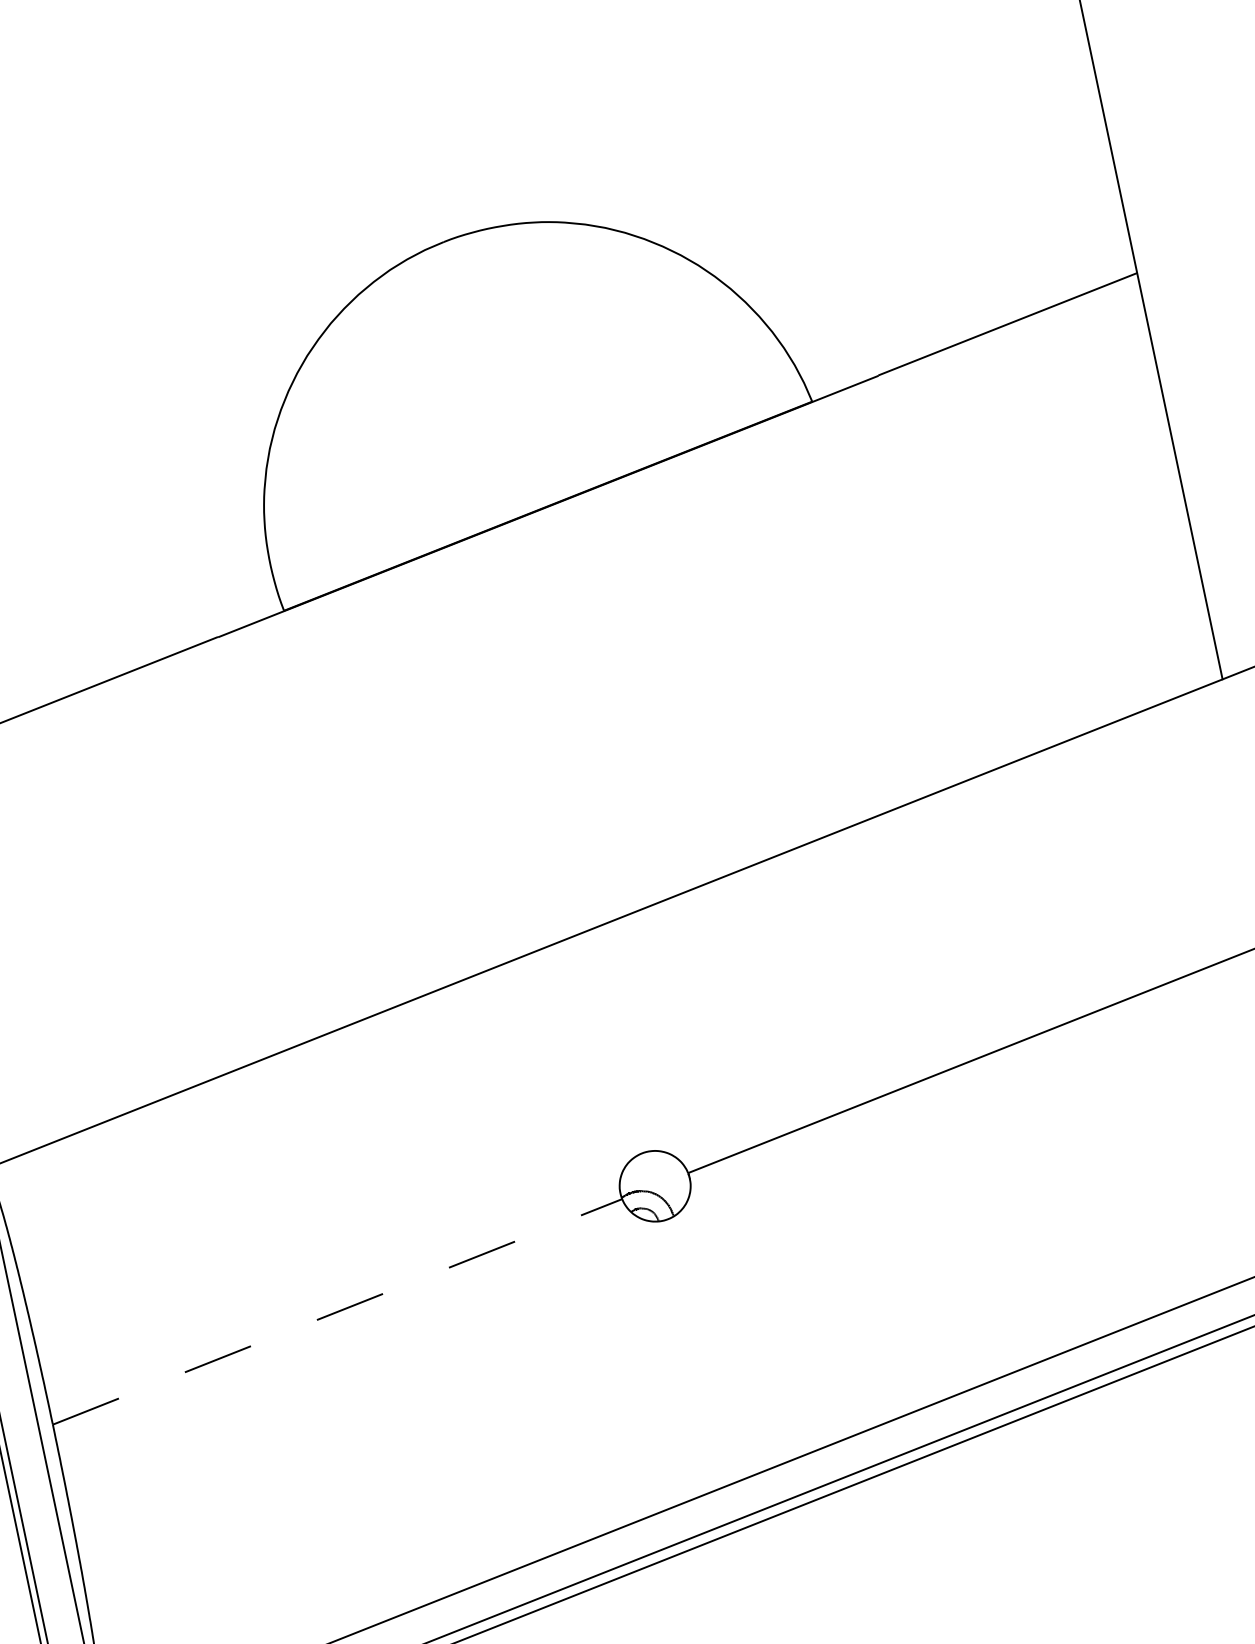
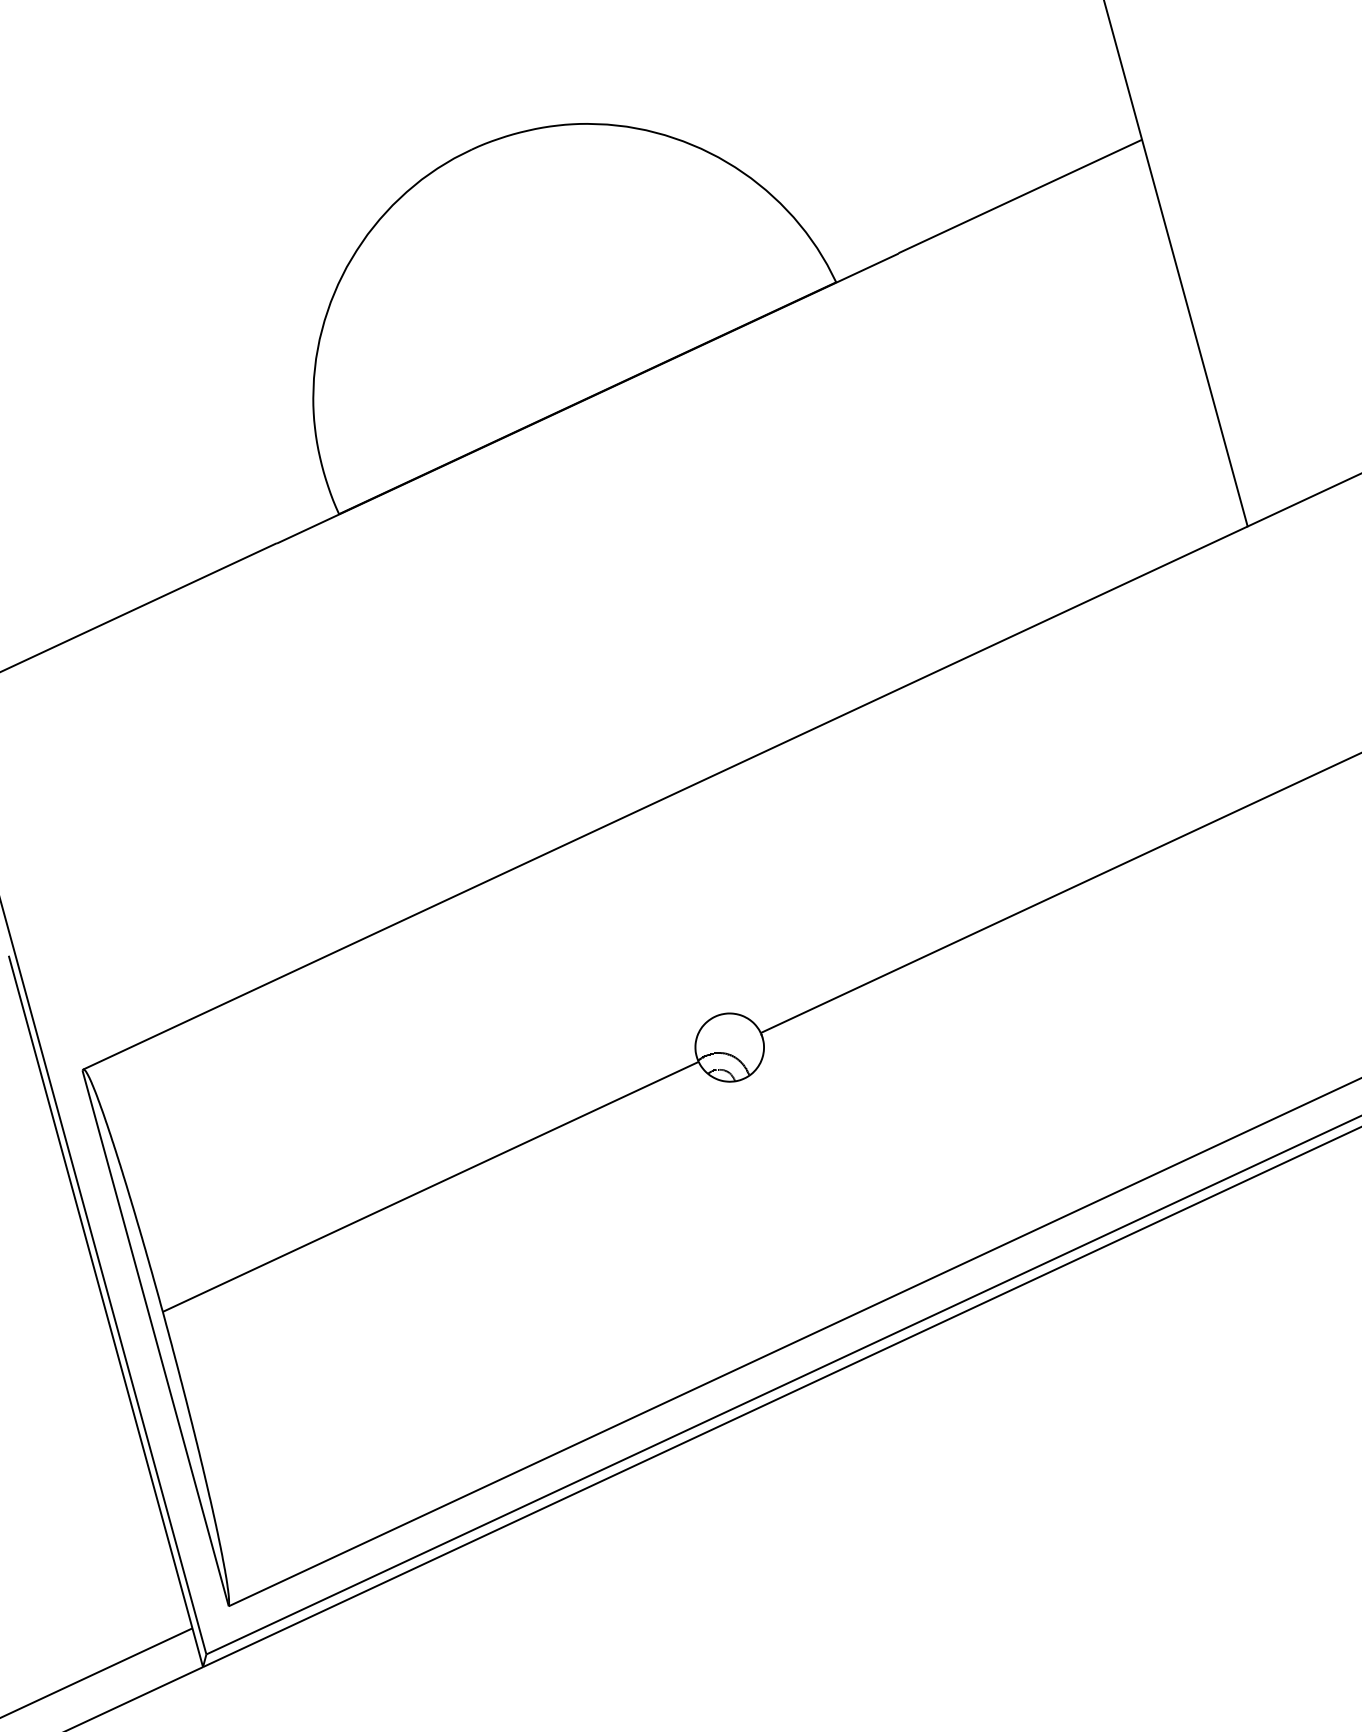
line: (337, 1311) -> (430, 1186), dashed -> solid

